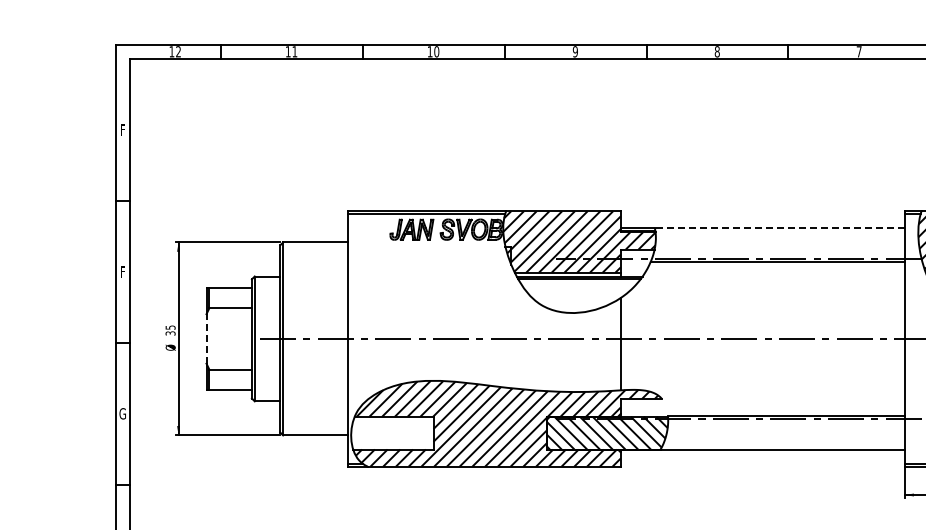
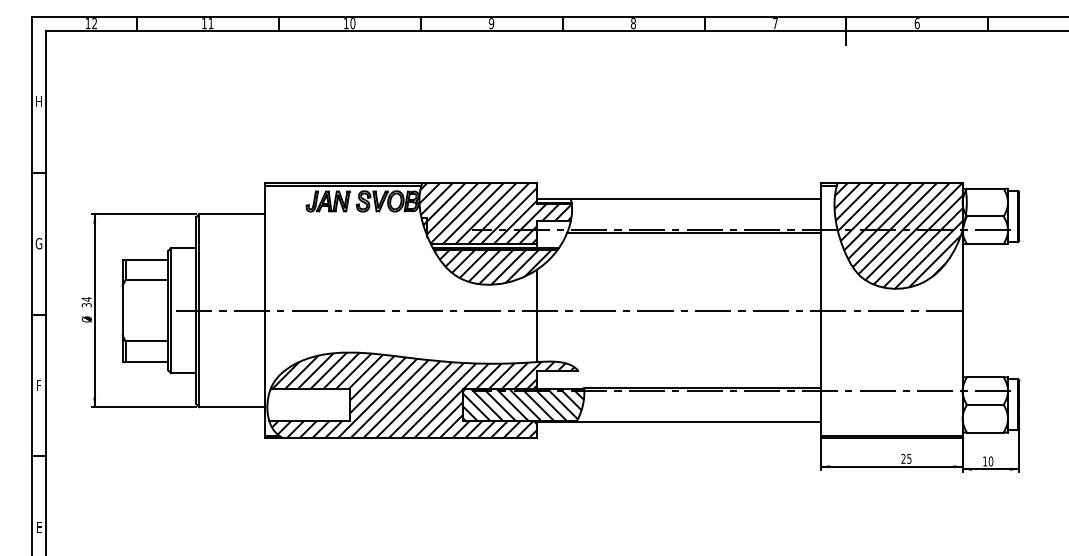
text: (122, 129) -> (38, 101), F -> H
line: (779, 227) -> (695, 199), dashed -> solid
text: (122, 271) -> (38, 243), F -> G
hatch: (576, 295) -> (492, 267), added
text: (170, 327) -> (86, 299), 35 -> 34
line: (206, 338) -> (122, 310), dashed -> solid
text: (122, 413) -> (38, 385), G -> F

